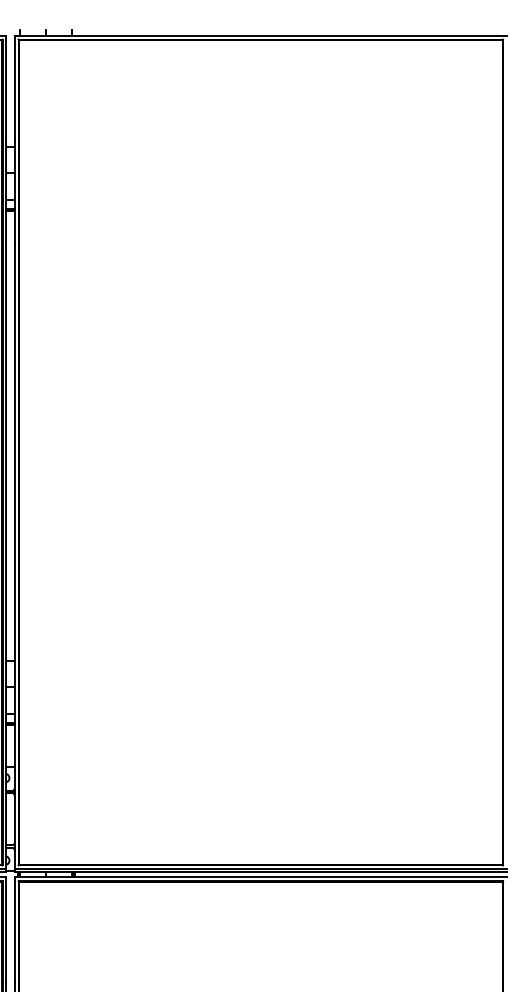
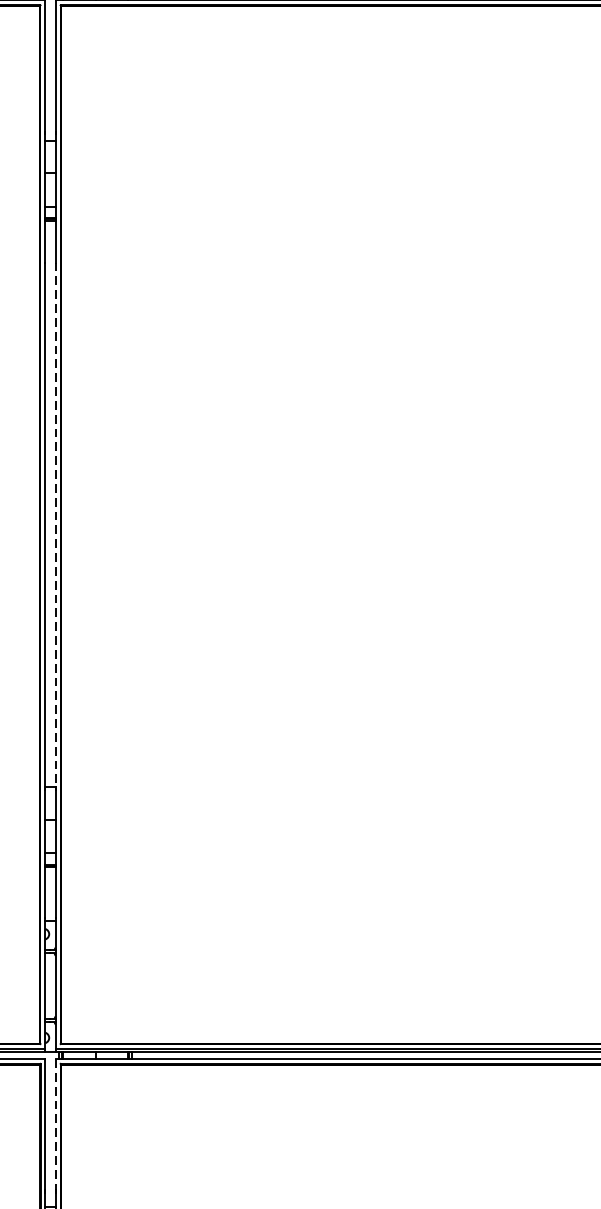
line: (14, 453) -> (55, 525), solid -> dashed
line: (14, 930) -> (55, 1125), solid -> dashed

